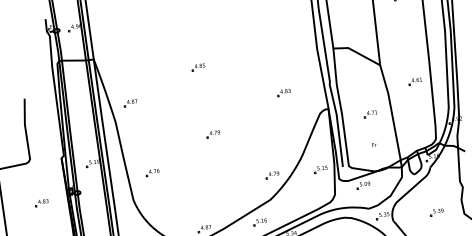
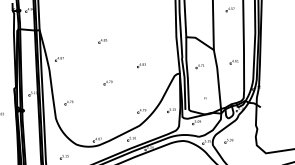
part: (283, 92) -> (141, 65), moved
part: (369, 114) -> (199, 66), moved
part: (435, 213) -> (228, 141), moved

